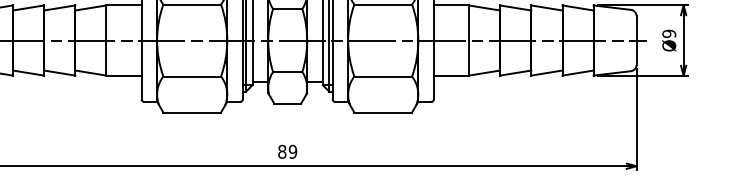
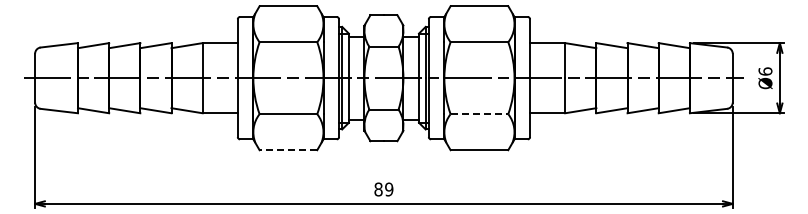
text: (669, 33) -> (765, 71), Ø9 -> Ø6
line: (383, 76) -> (479, 114), solid -> dashed
line: (192, 112) -> (288, 150), solid -> dashed

